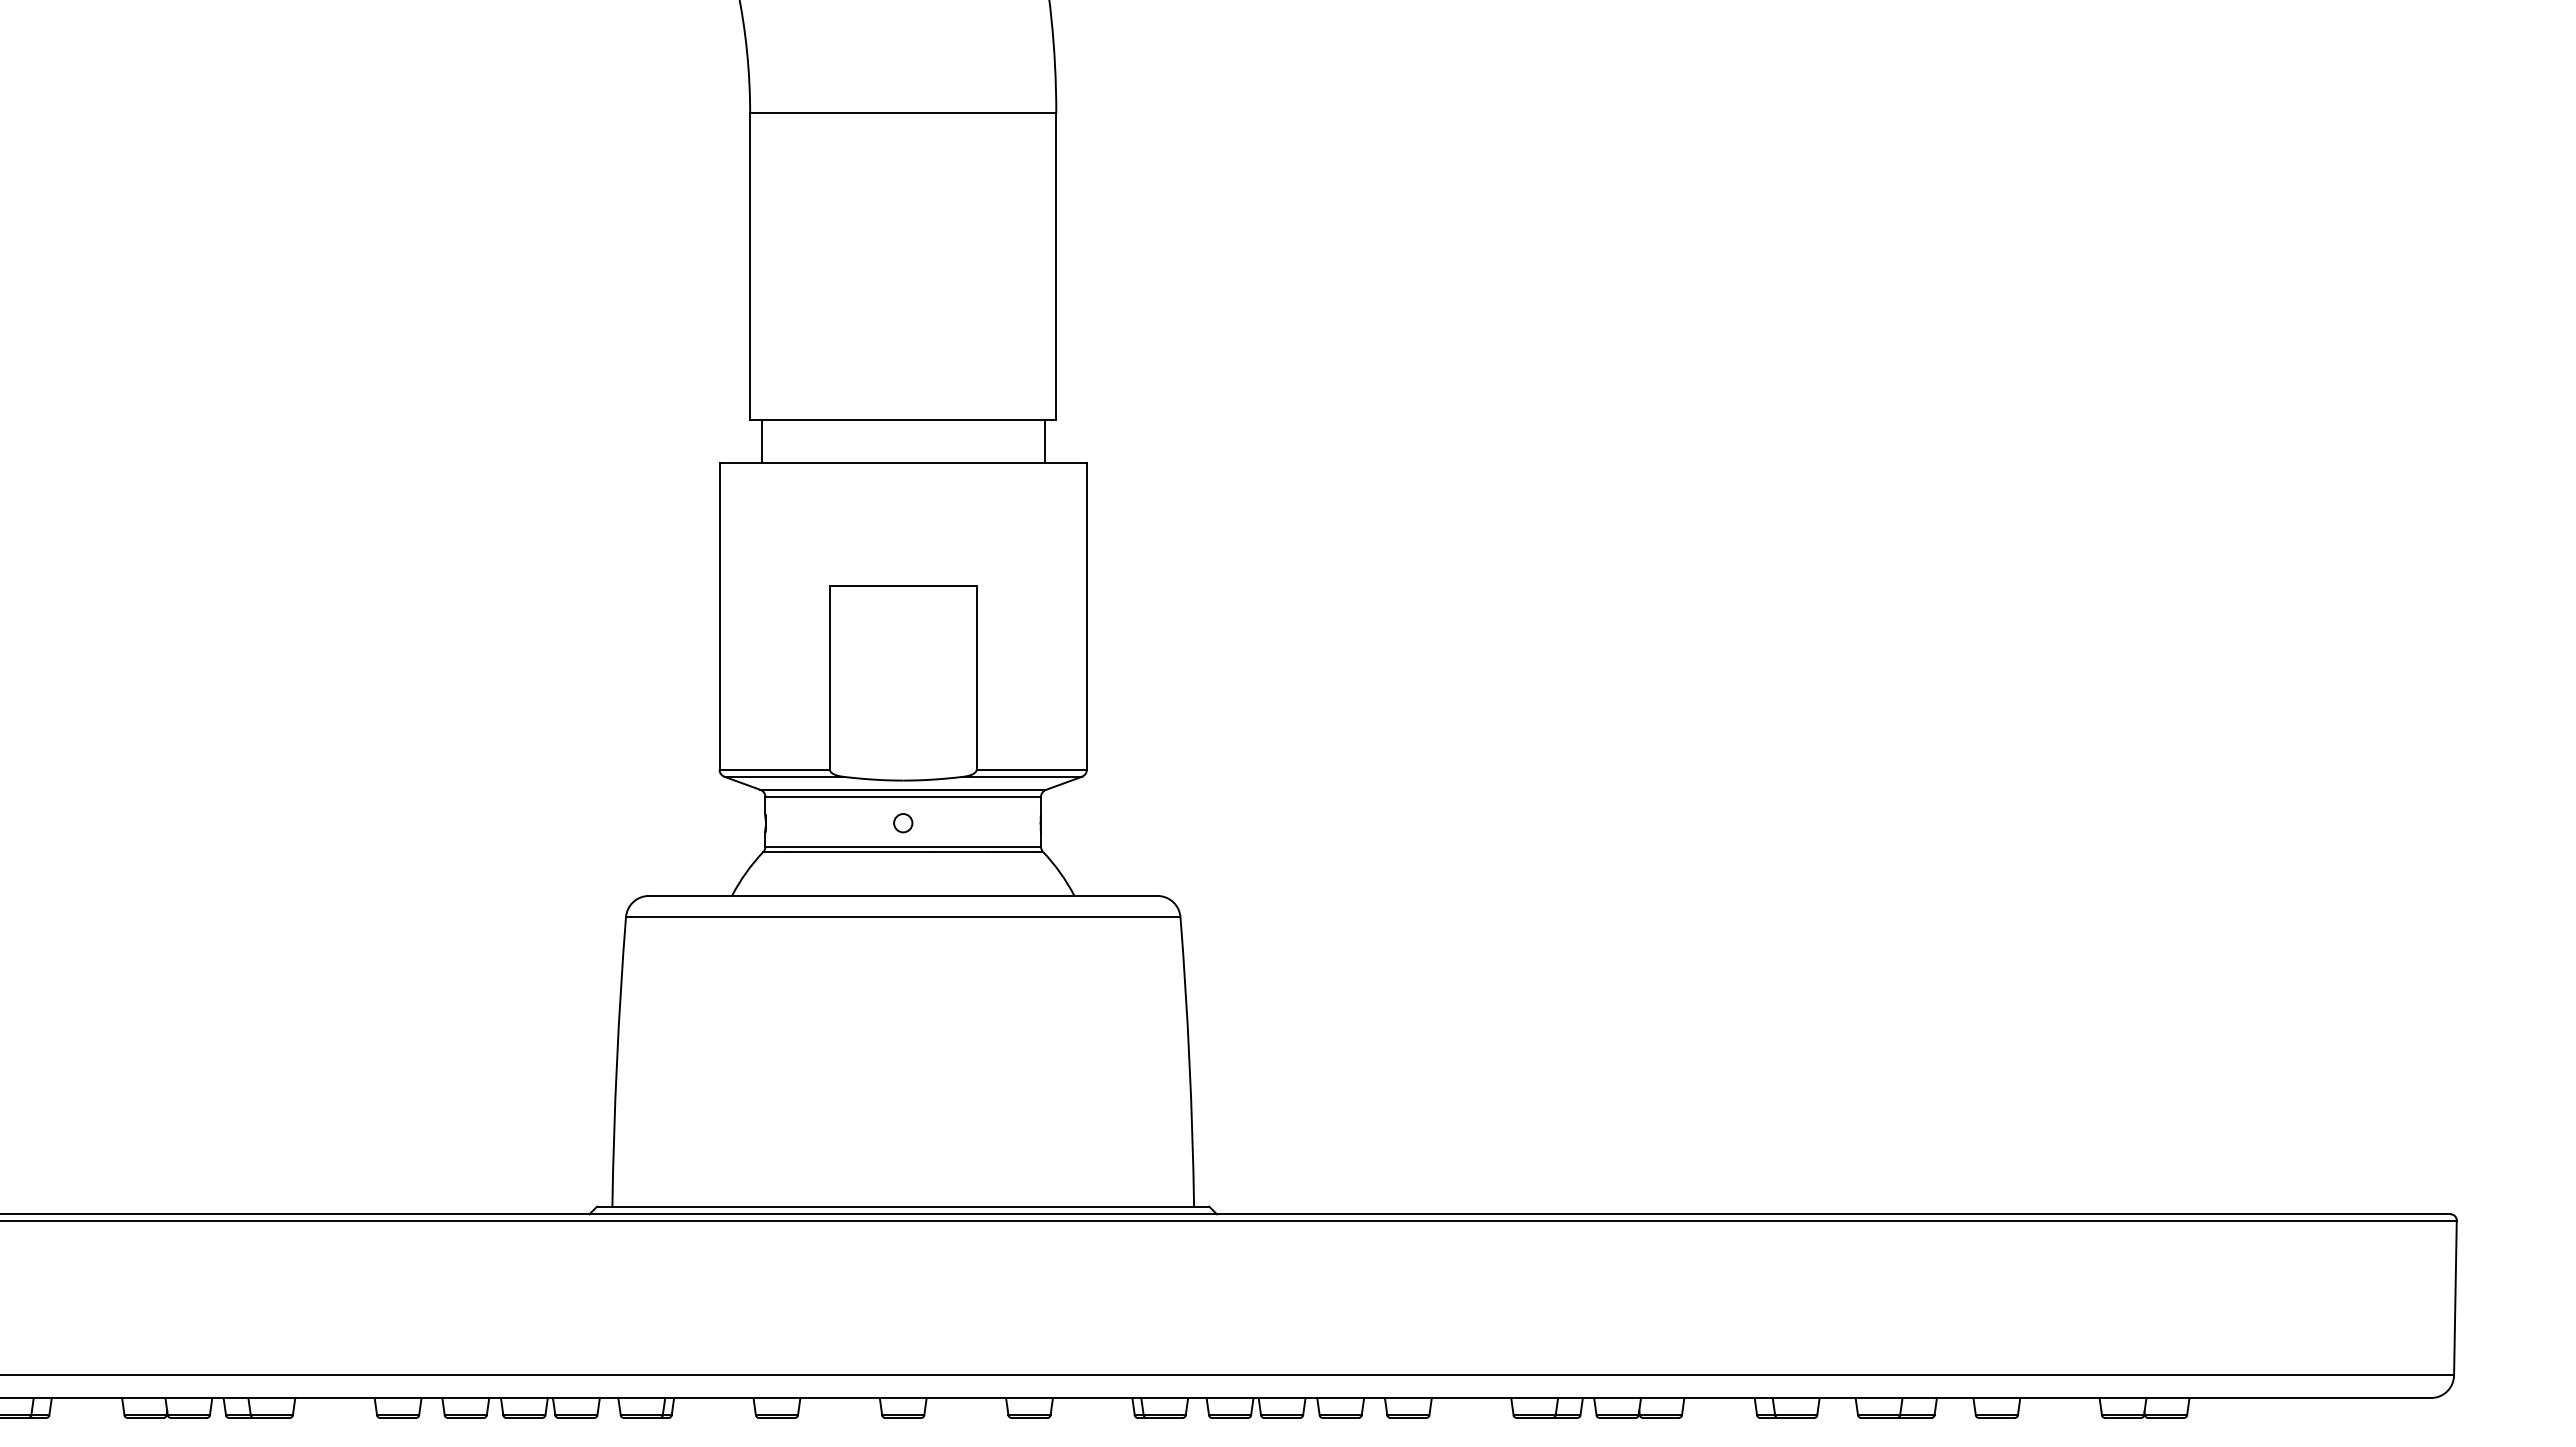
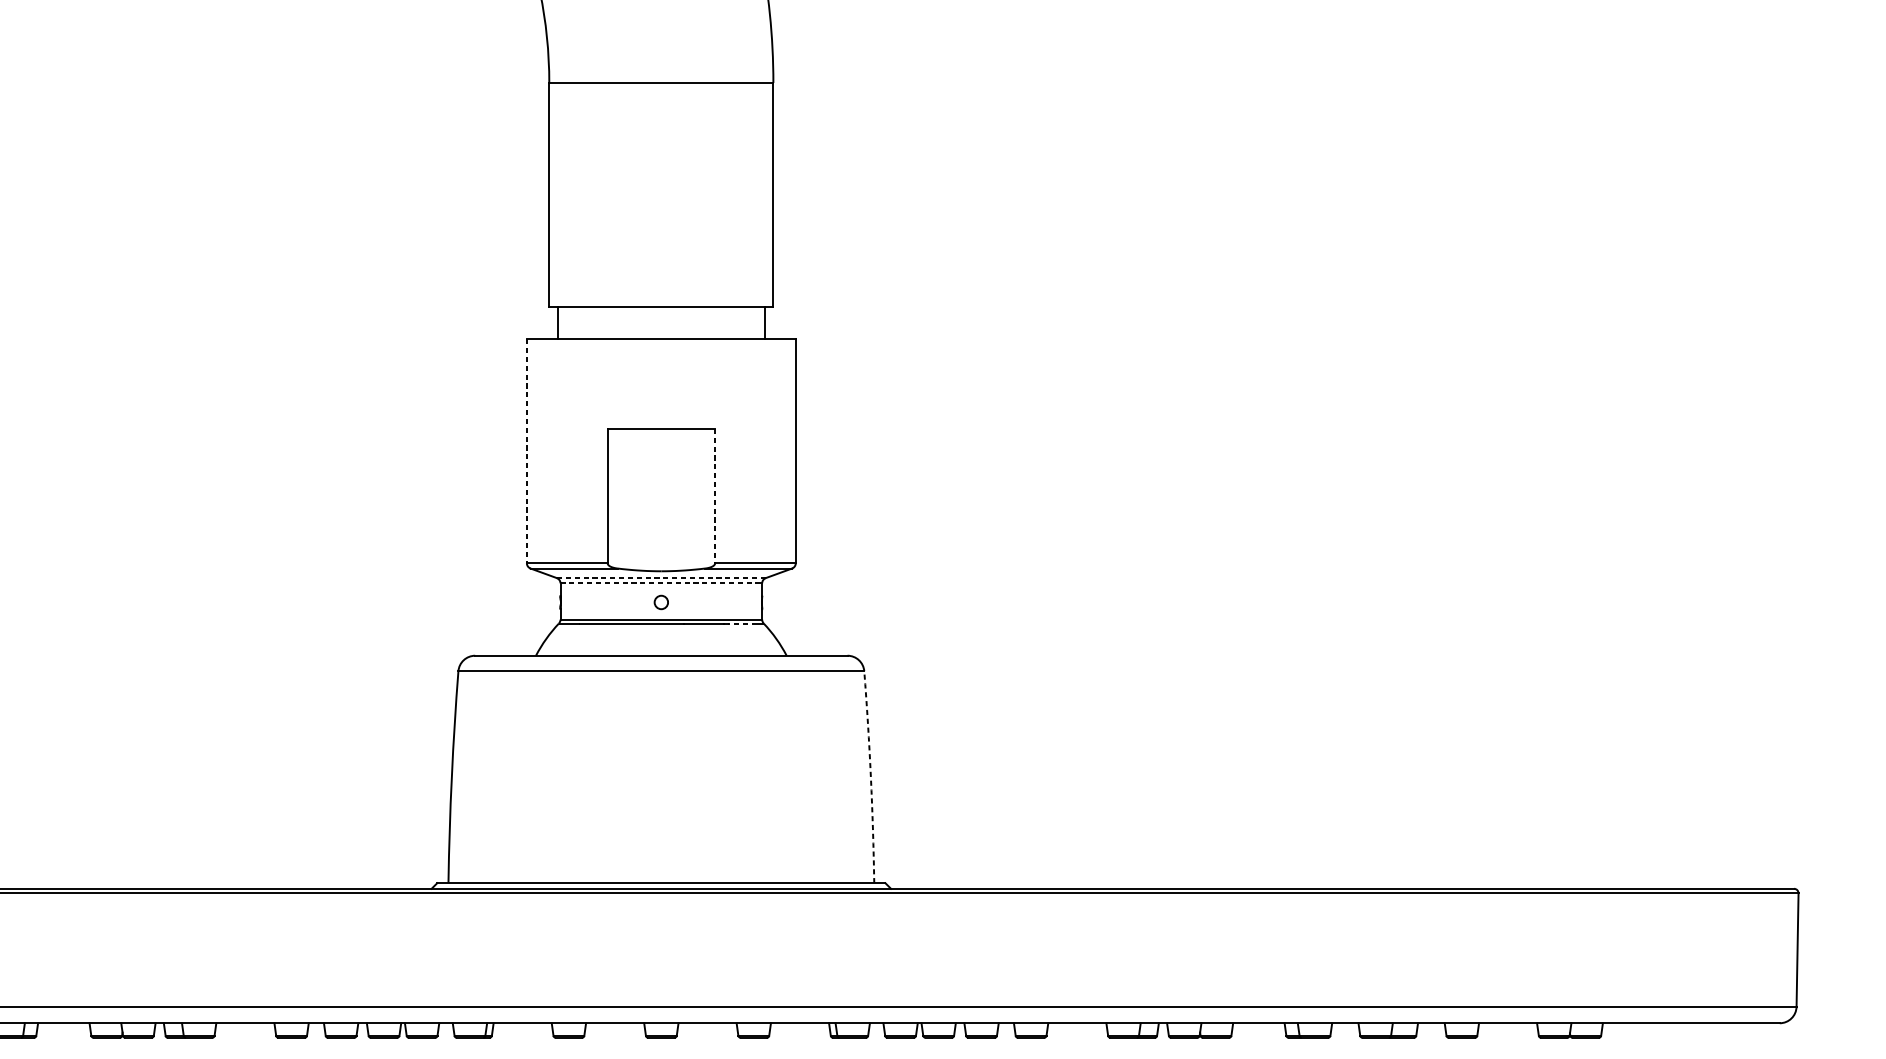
line: (719, 617) -> (526, 451), solid -> dashed
line: (976, 677) -> (714, 495), solid -> dashed
line: (903, 789) -> (661, 577), solid -> dashed
line: (903, 797) -> (661, 583), solid -> dashed
line: (1013, 851) -> (742, 623), solid -> dashed
arc: (1189, 1061) -> (870, 776), solid -> dashed

